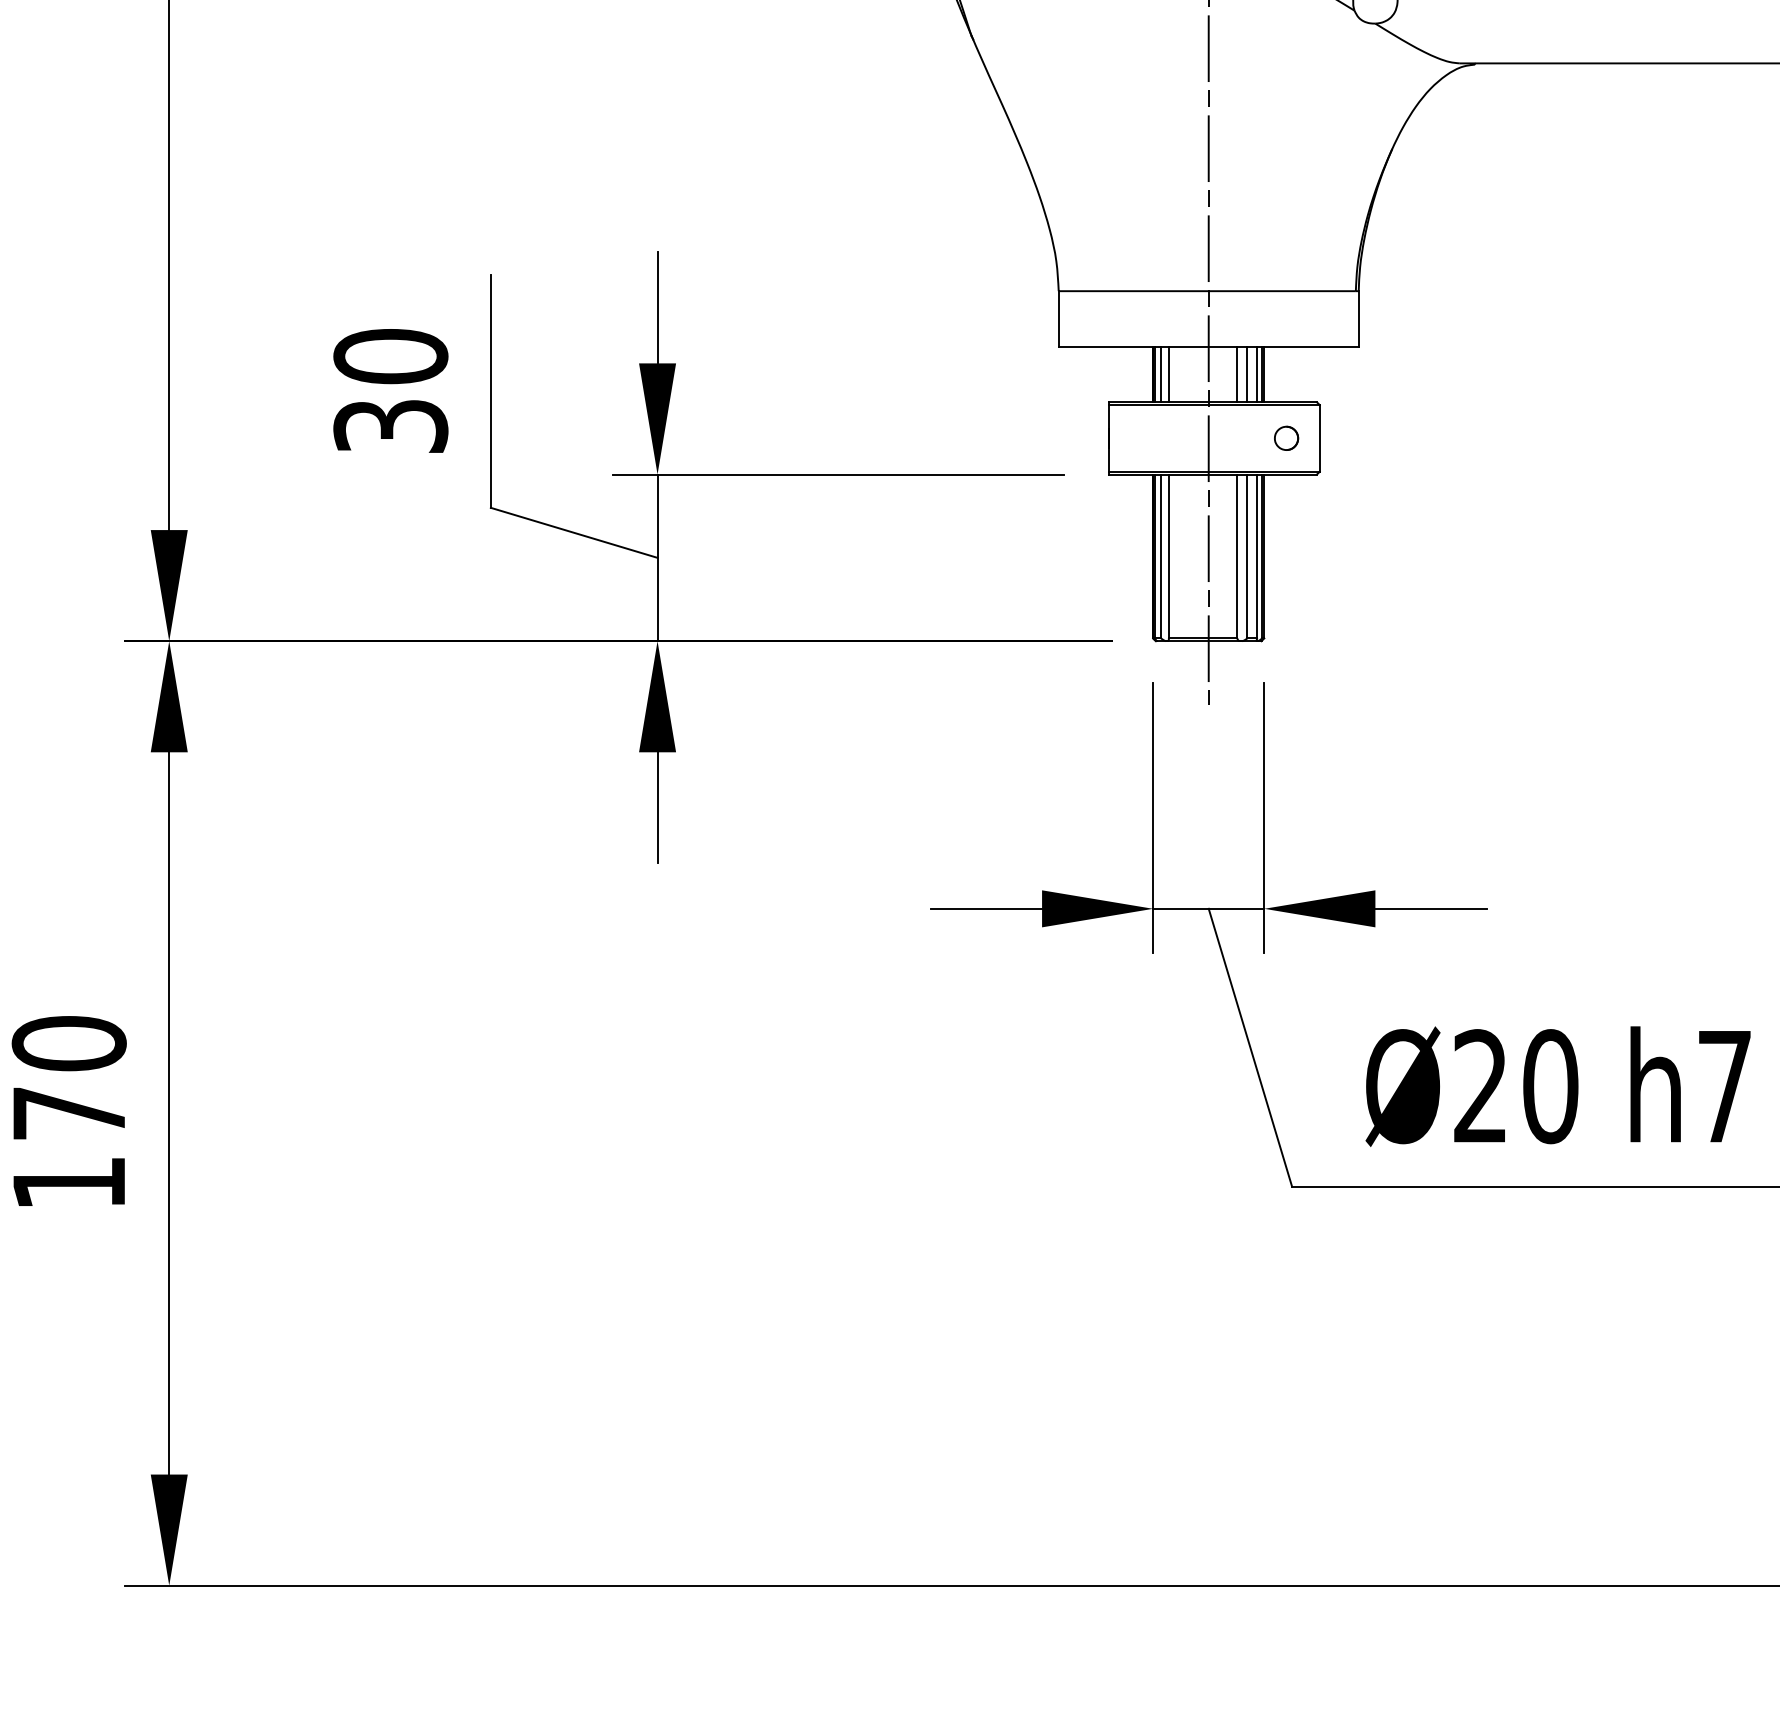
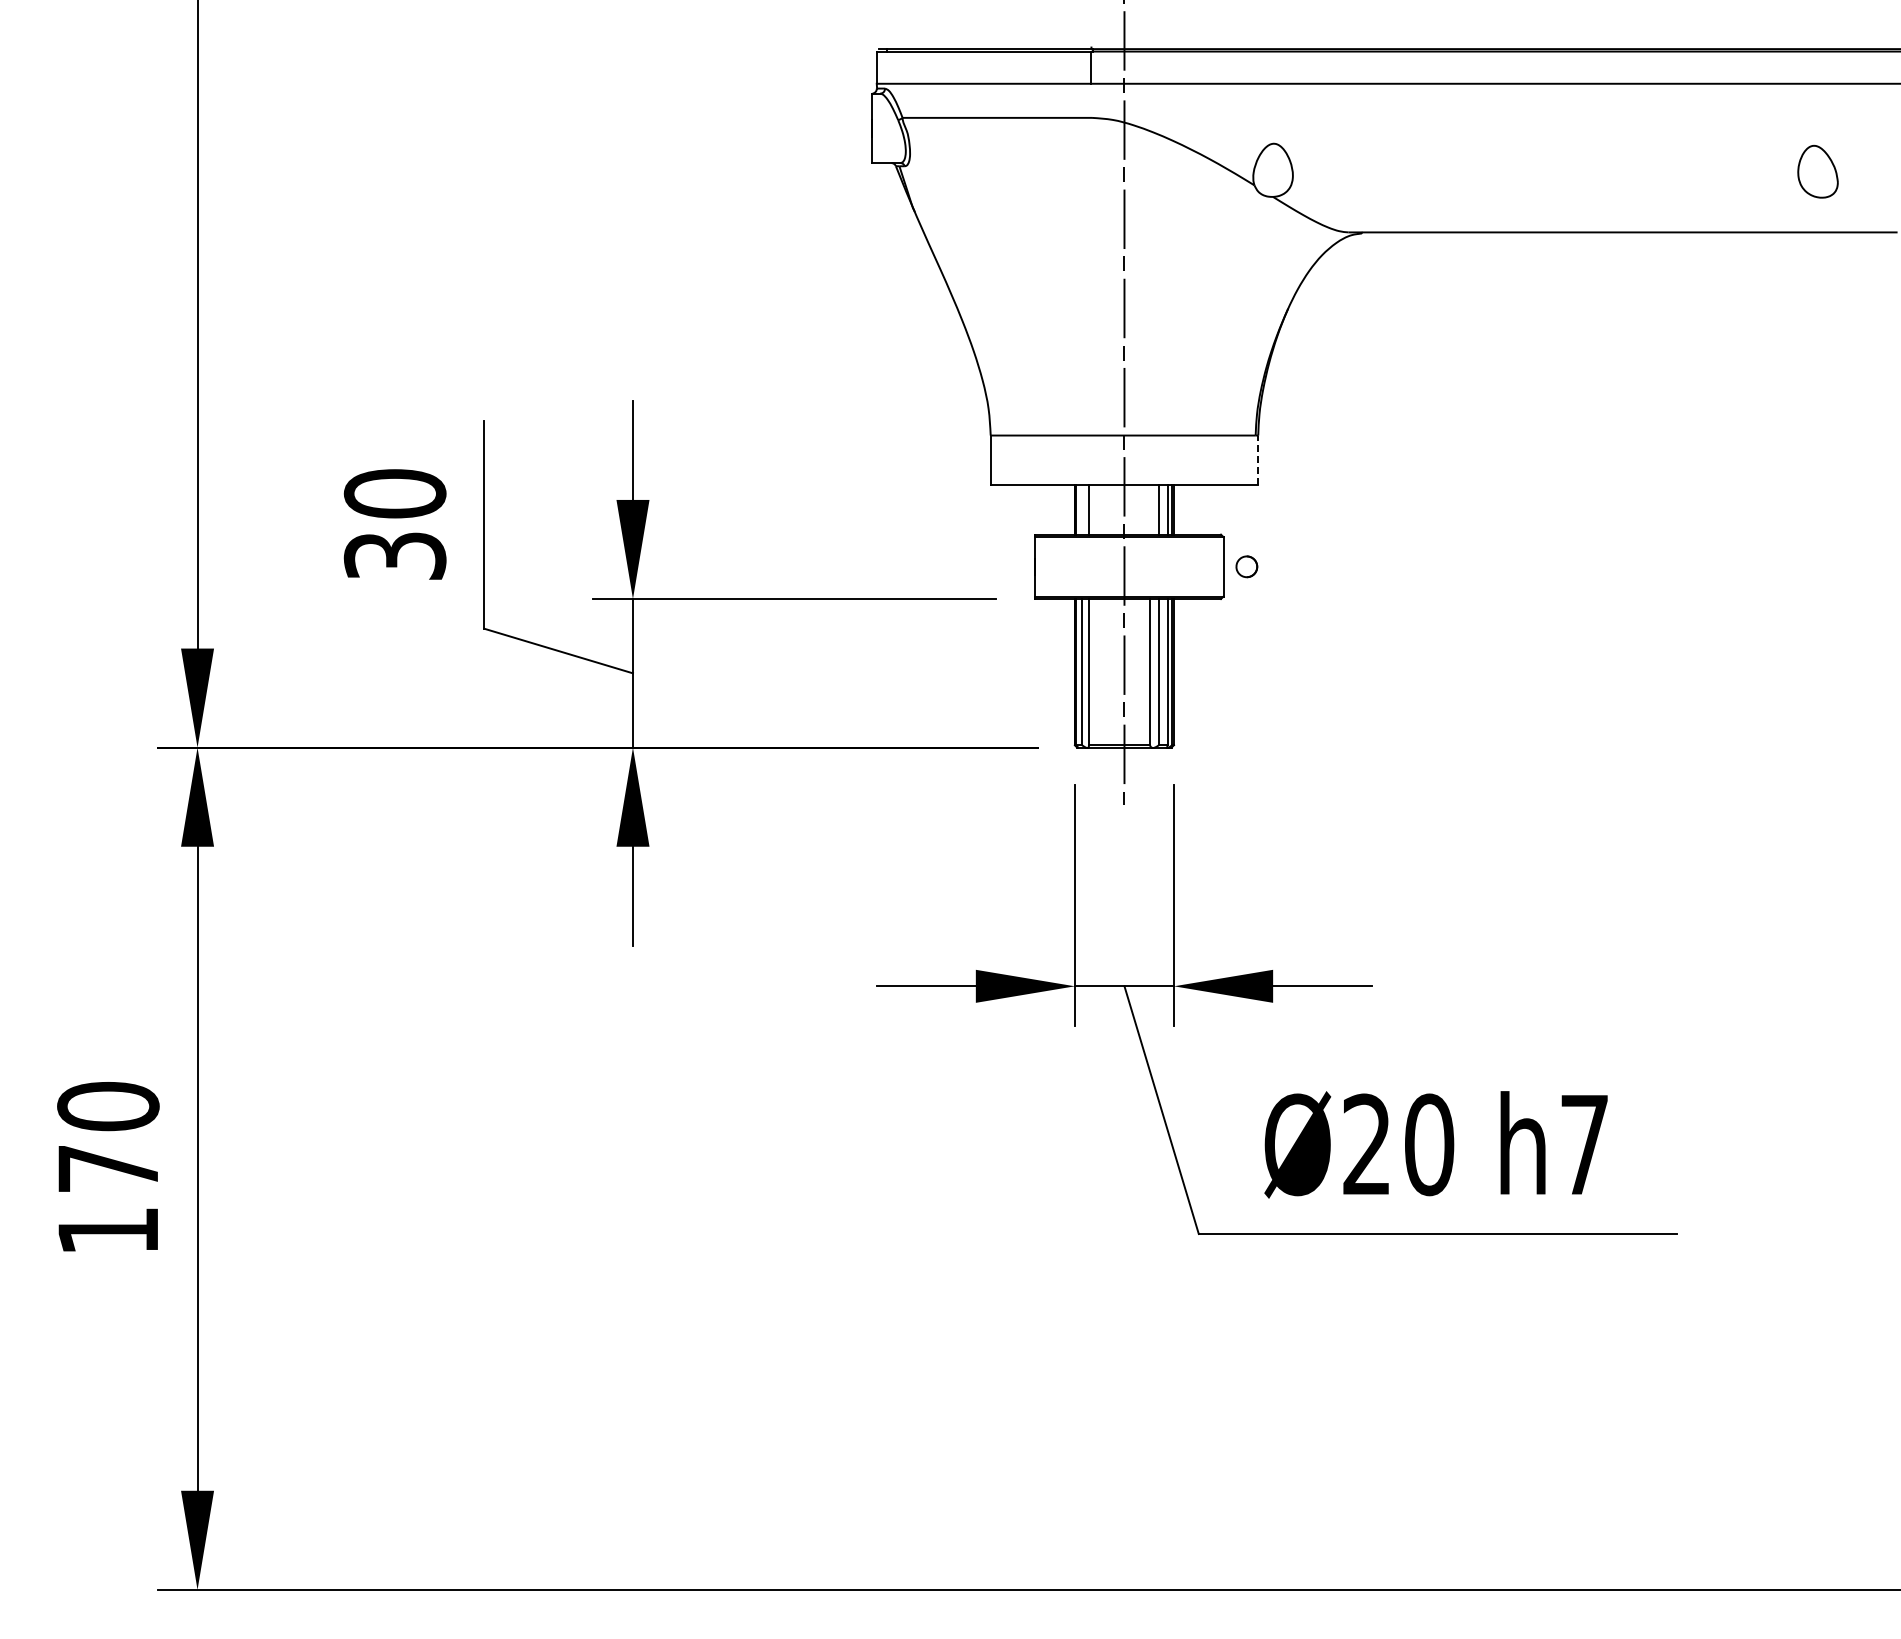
line: (1359, 319) -> (1258, 460), solid -> dashed
line: (1161, 374) -> (1082, 509), removed
line: (1237, 374) -> (1150, 509), removed
part: (1286, 438) -> (1246, 566), moved

